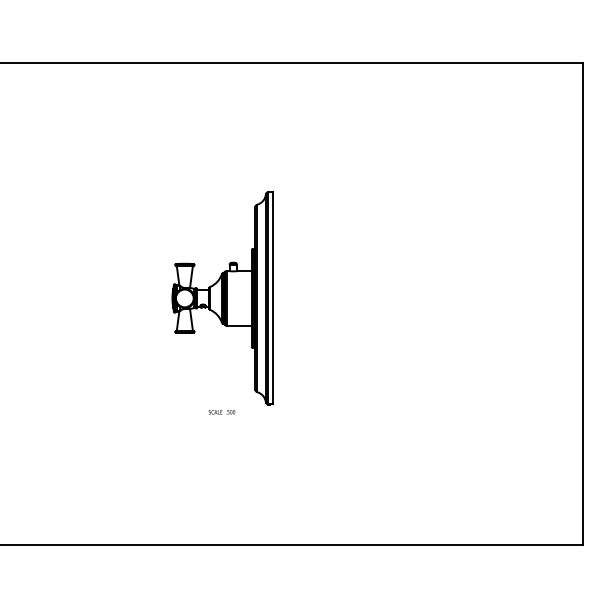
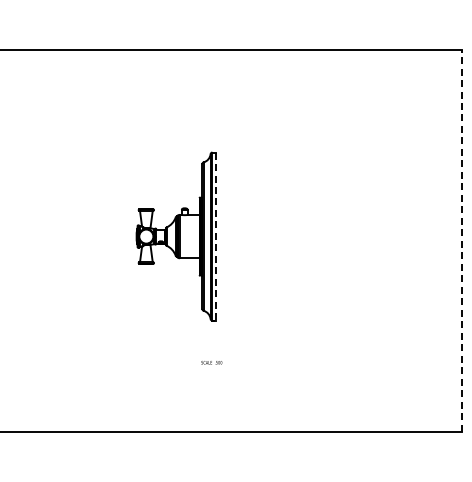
line: (273, 299) -> (216, 237), solid -> dashed
line: (583, 304) -> (462, 241), solid -> dashed
text: (221, 411) -> (211, 362), moved

